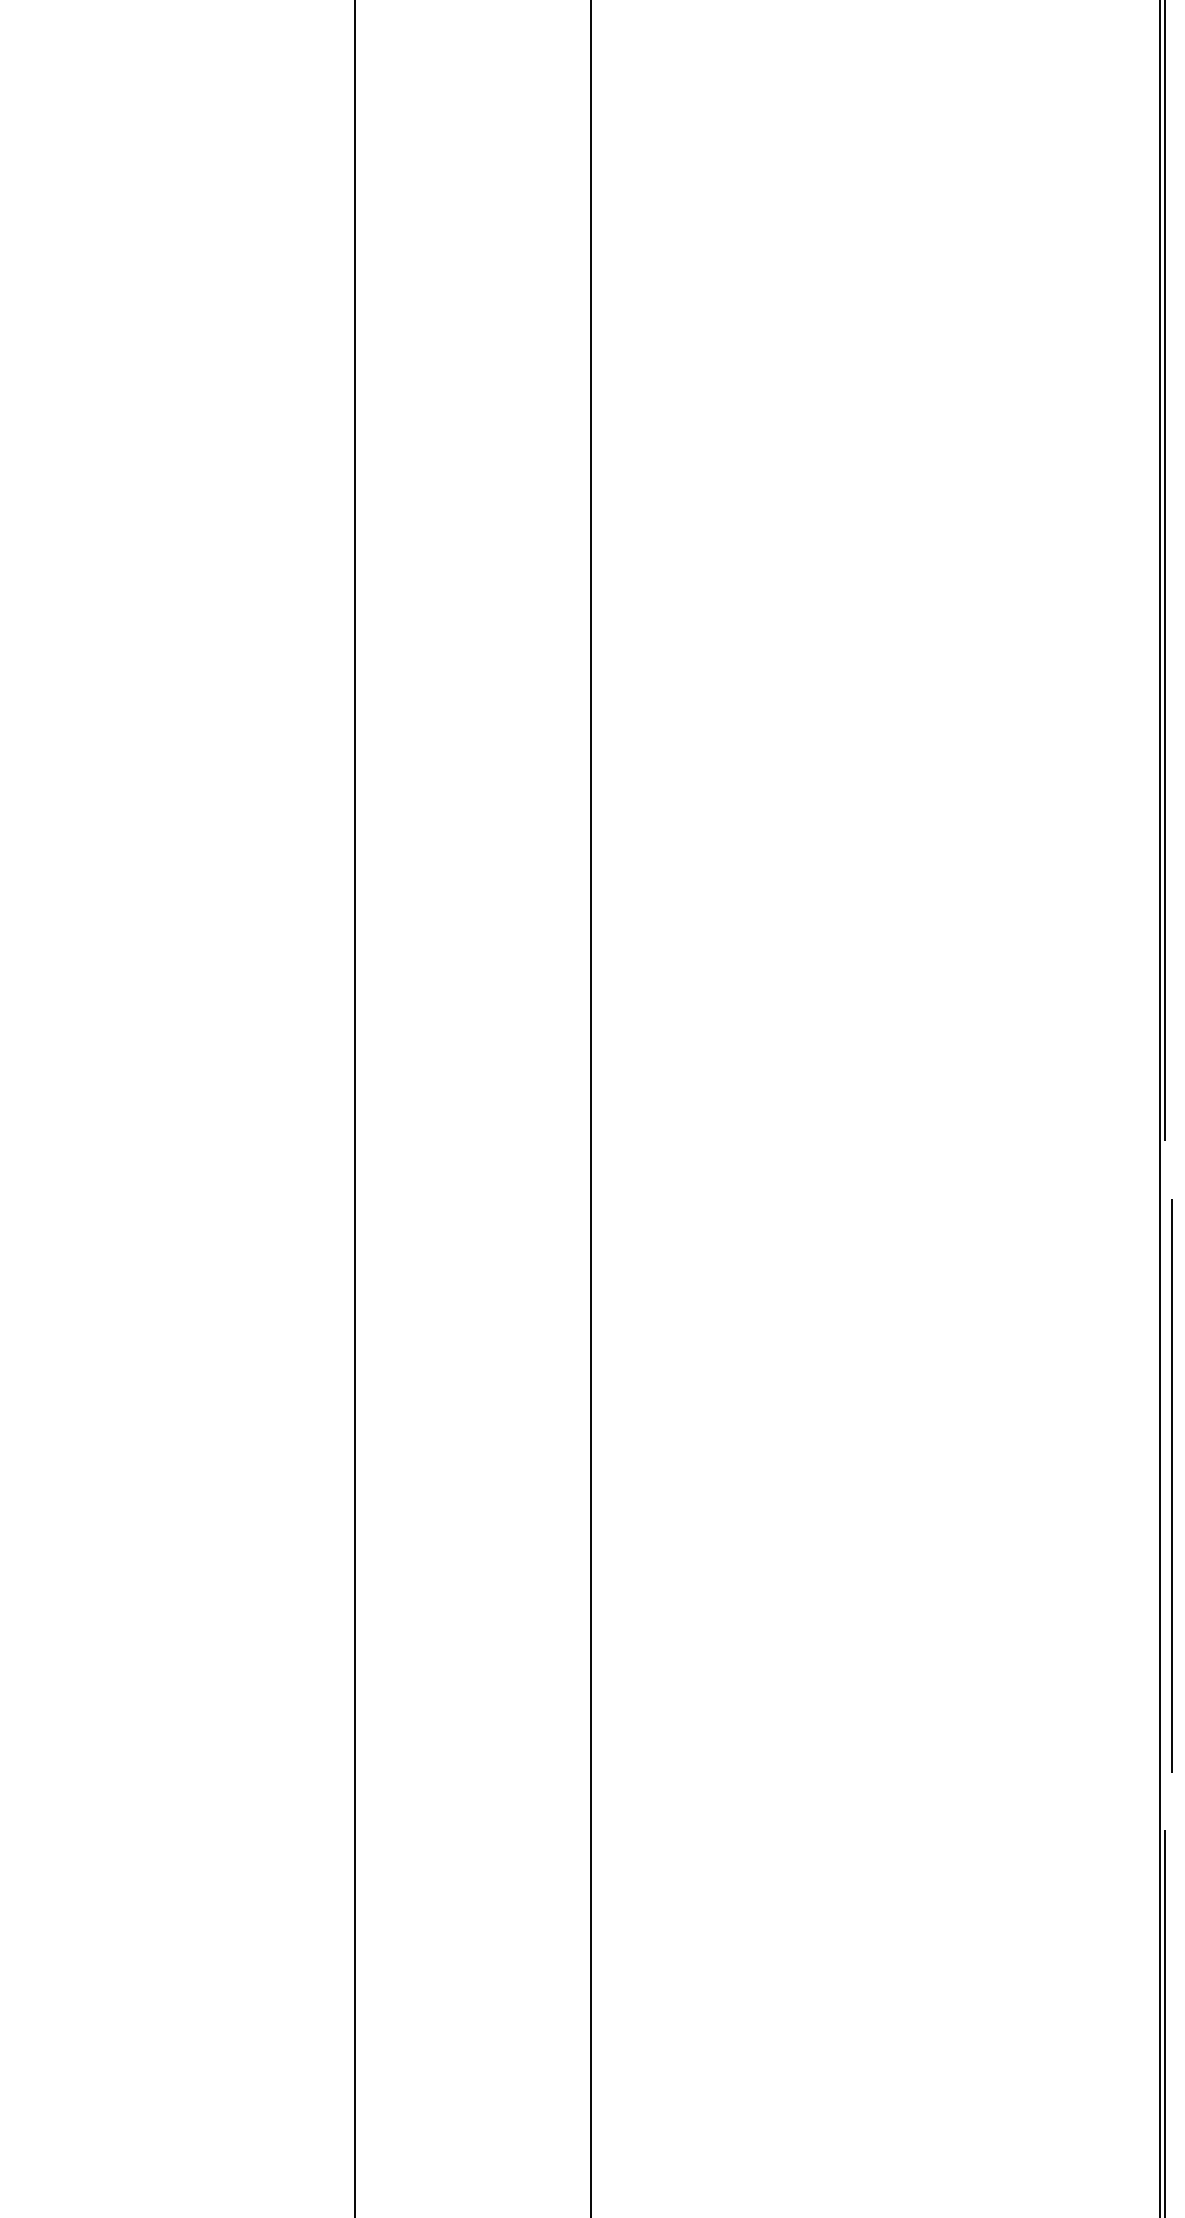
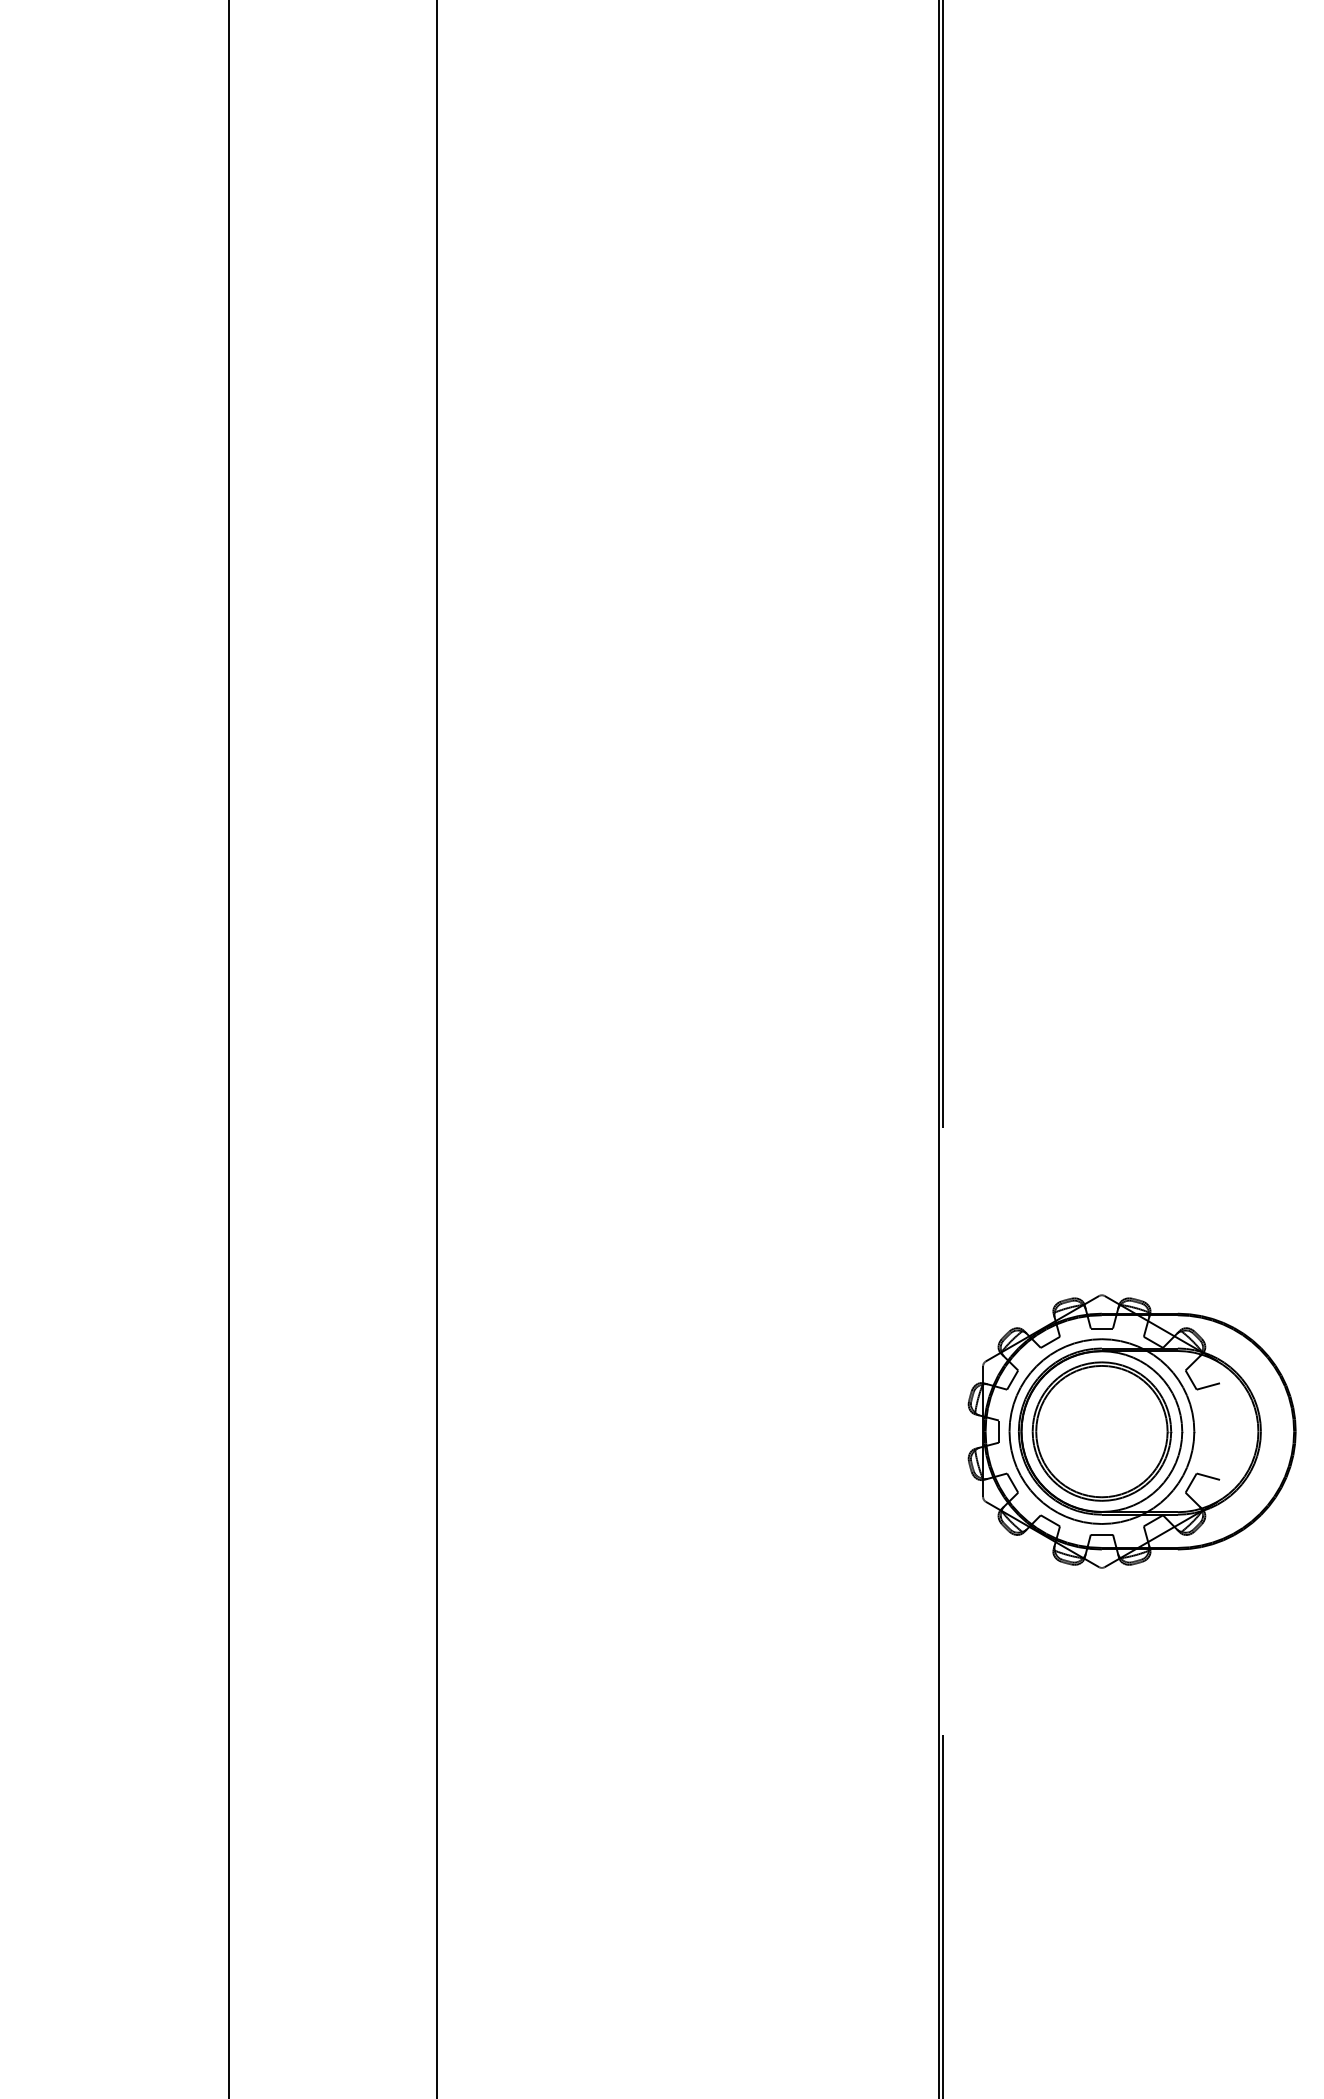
line: (1171, 1485) -> (949, 1431), removed

